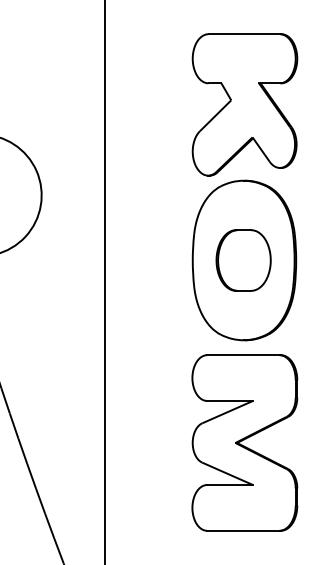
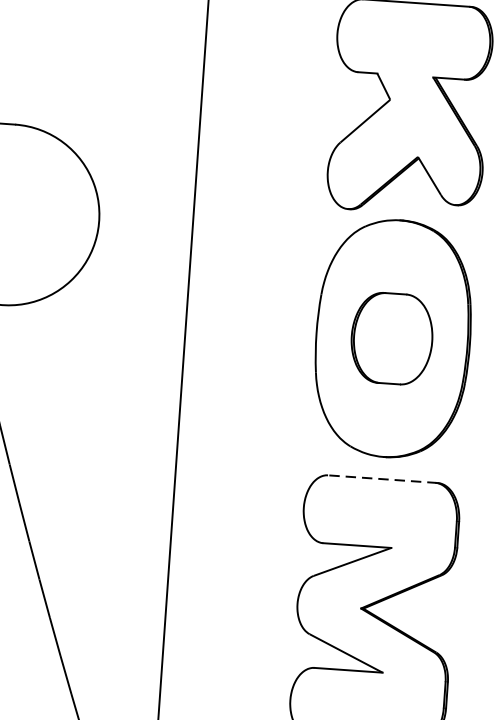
line: (244, 355) -> (383, 479), solid -> dashed

